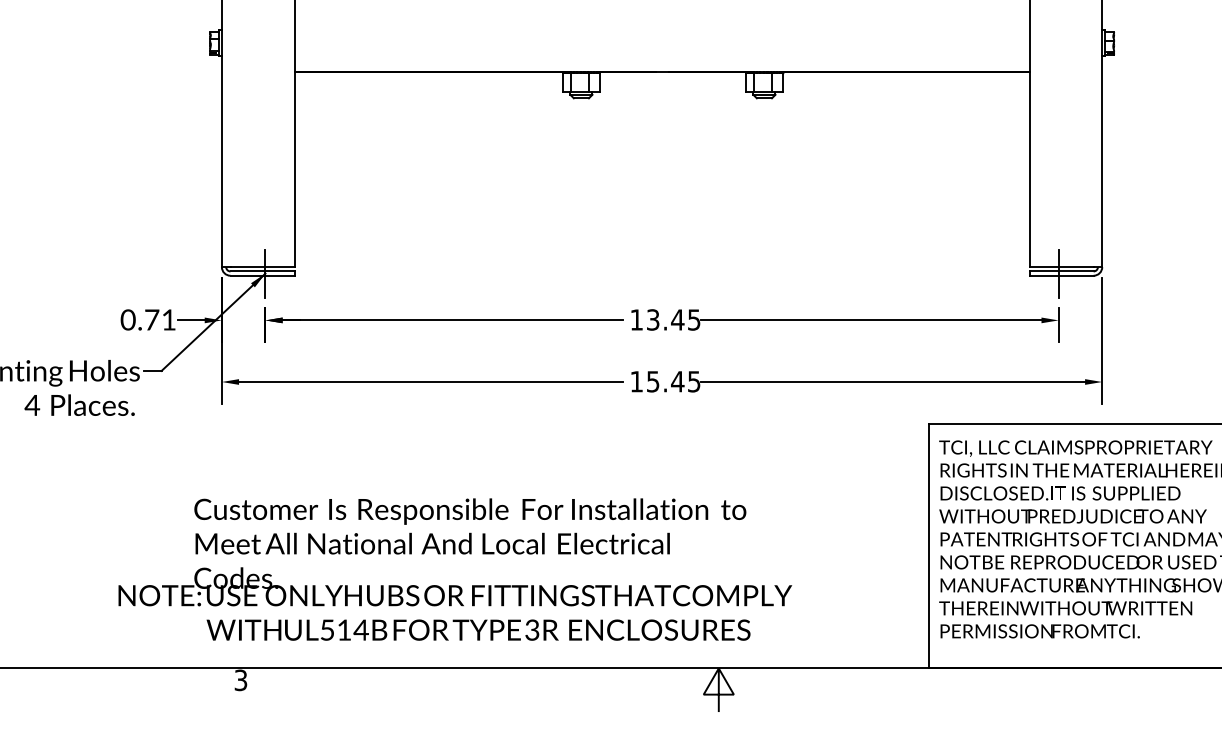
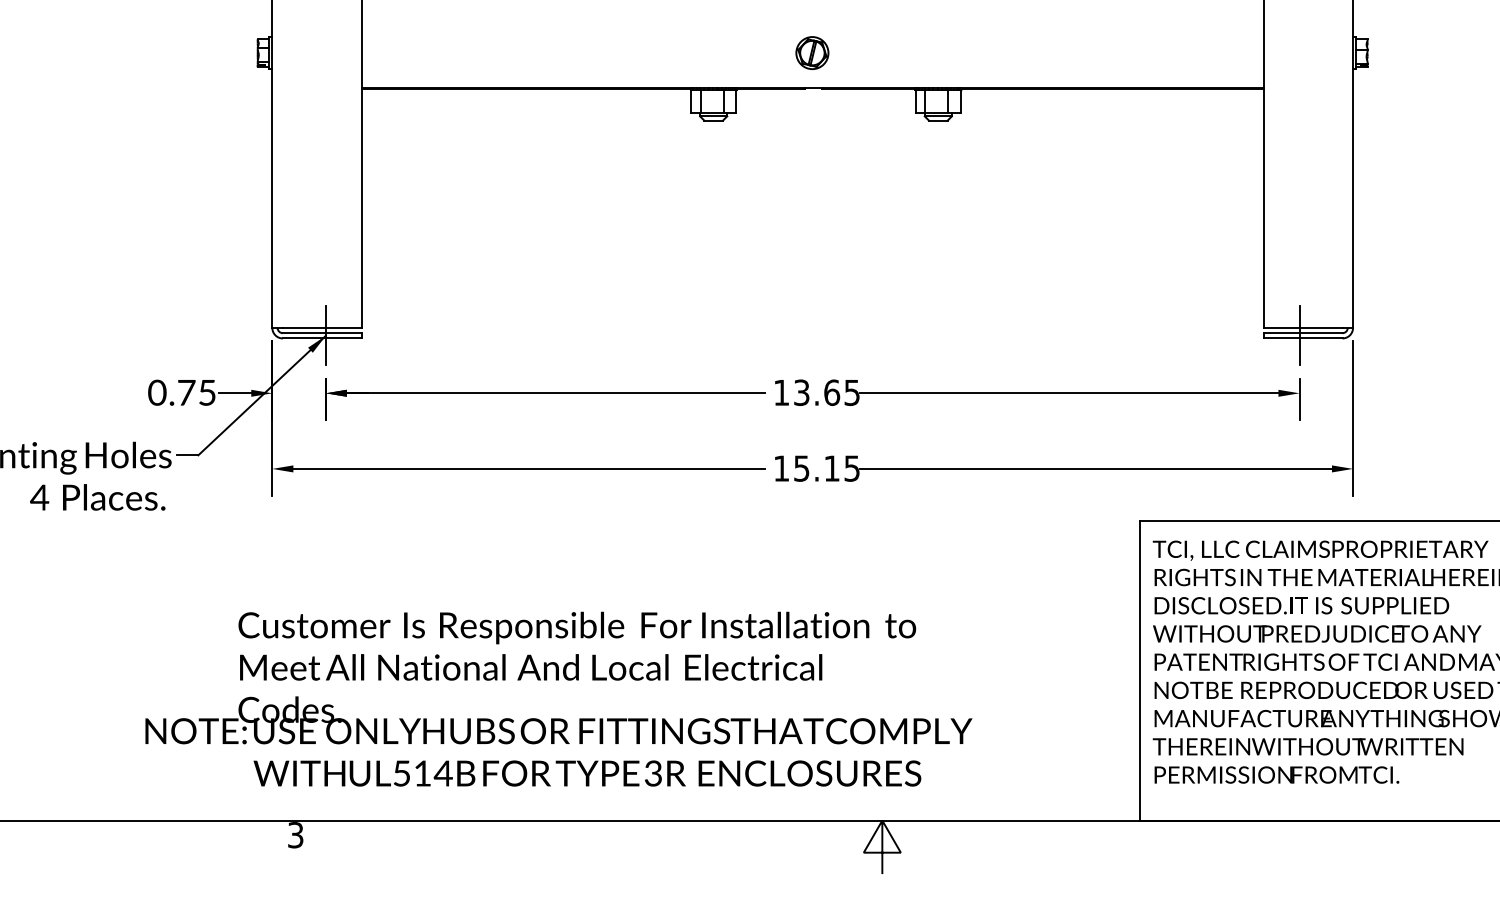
part: (661, 42) -> (812, 52), added
text: (169, 319) -> (207, 392), 0.71 -> 0.75
text: (677, 319) -> (831, 392), 13.45 -> 13.65
text: (677, 381) -> (831, 468), 15.45 -> 15.15

